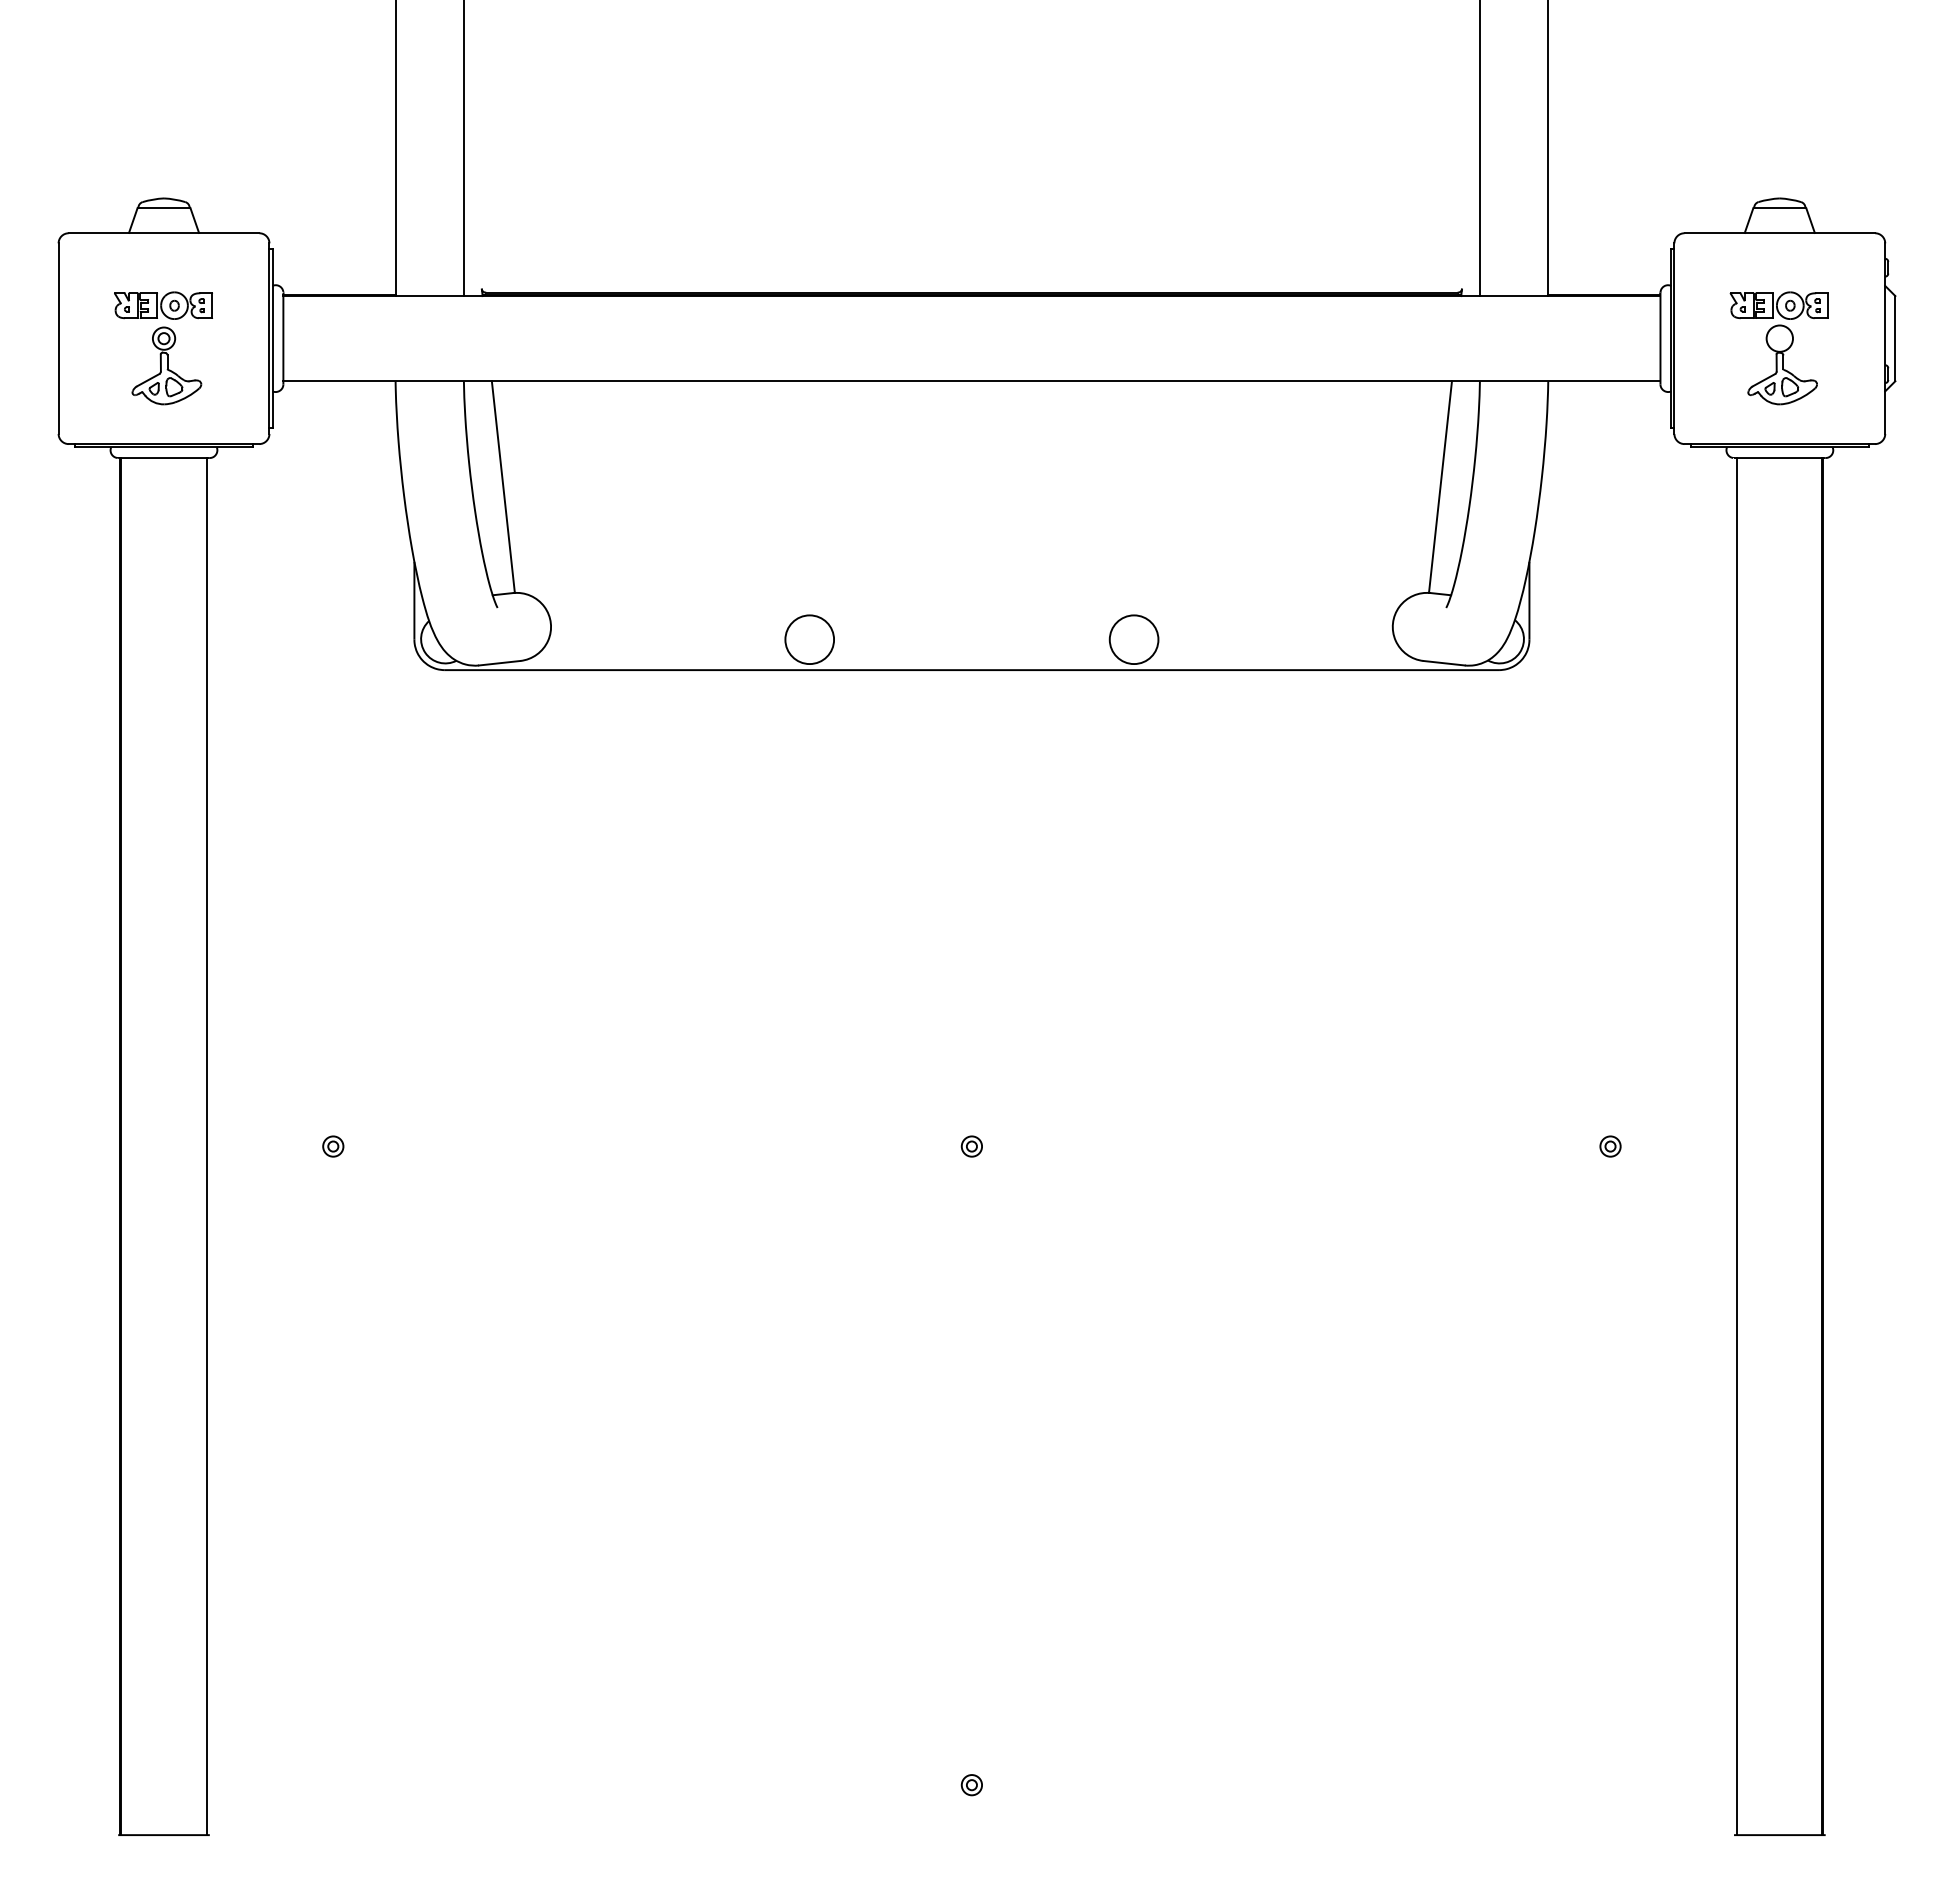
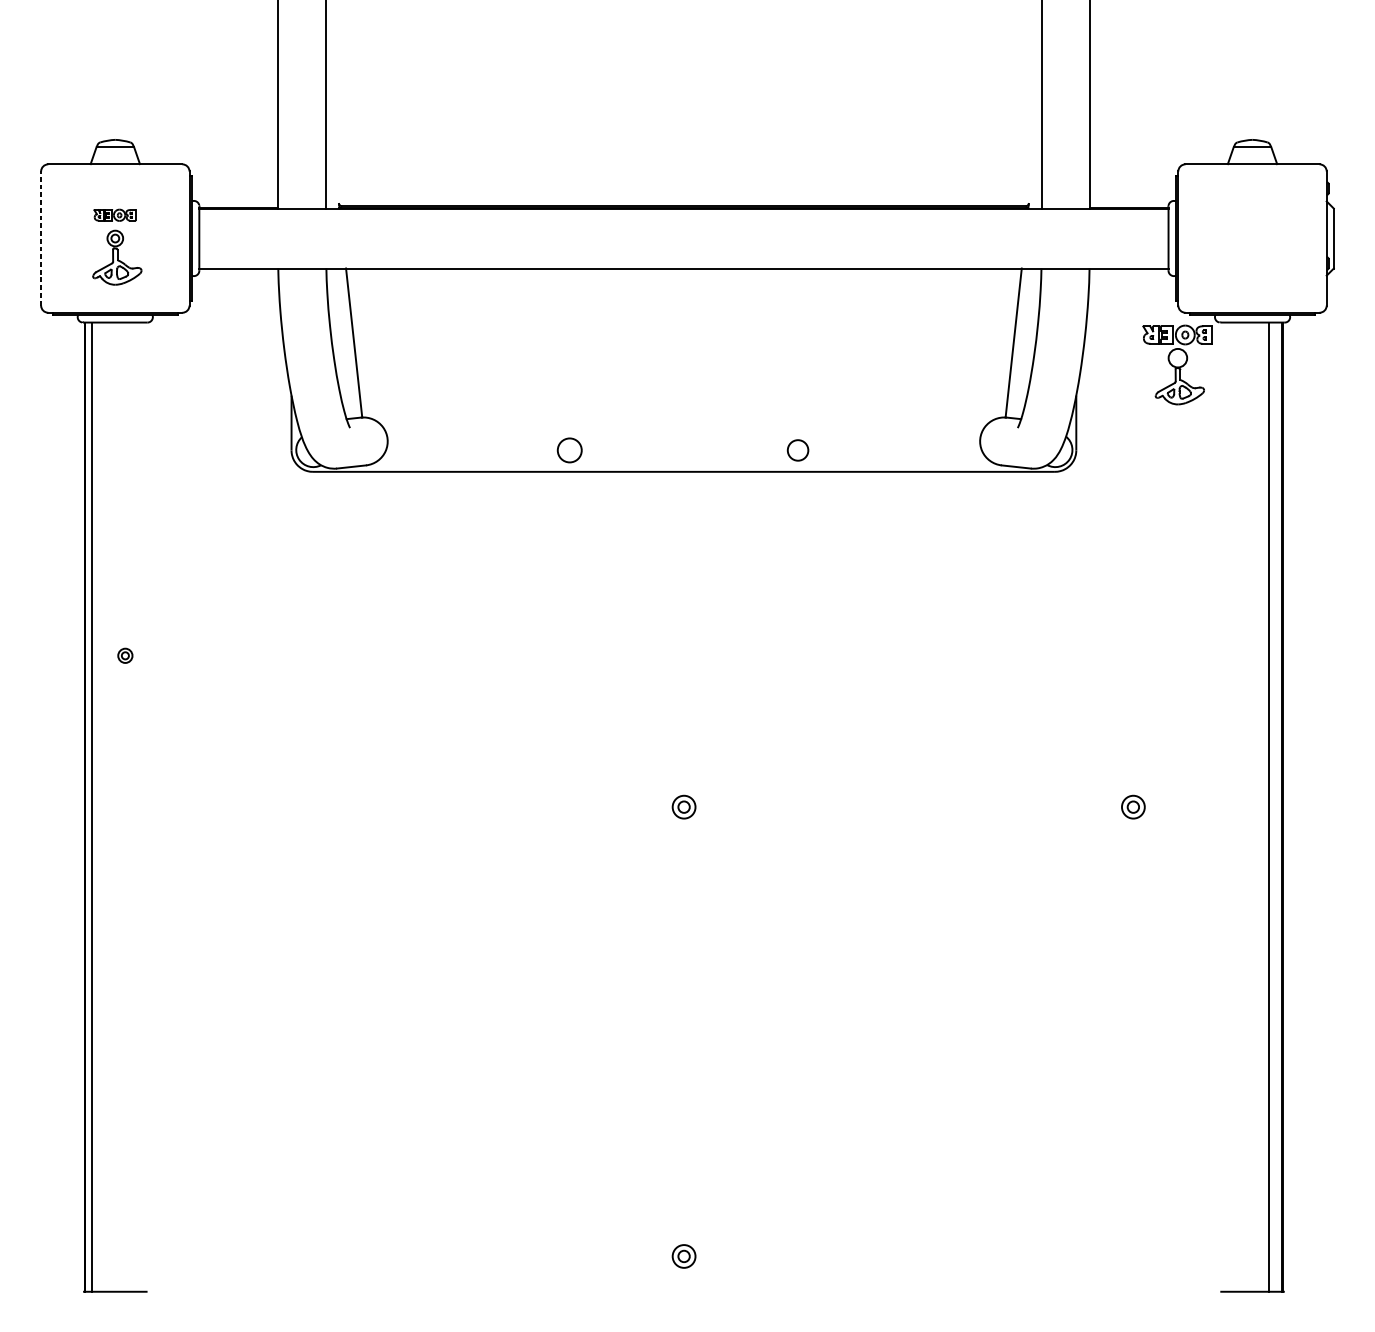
part: (163, 305) -> (114, 215), size x0.6
line: (58, 338) -> (41, 238), solid -> dashed
part: (1778, 348) -> (1176, 365), moved
circle: (809, 639) -> (569, 450), size x0.7
circle: (1133, 639) -> (797, 450), size x0.6
line: (206, 1146) -> (91, 807), moved
part: (333, 1146) -> (125, 655), moved
part: (971, 1146) -> (683, 807), size x1.6
part: (1610, 1146) -> (1133, 807), size x1.6
line: (1737, 1146) -> (1269, 807), moved
part: (971, 1785) -> (683, 1256), size x1.6

